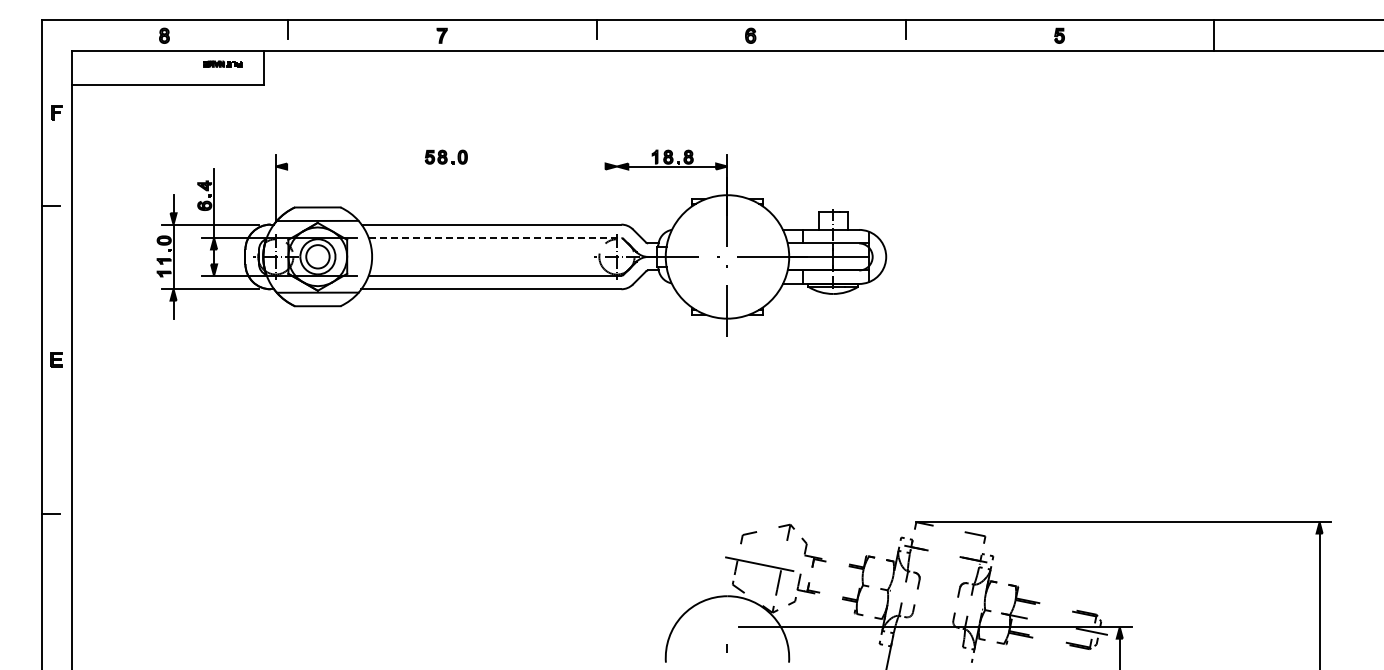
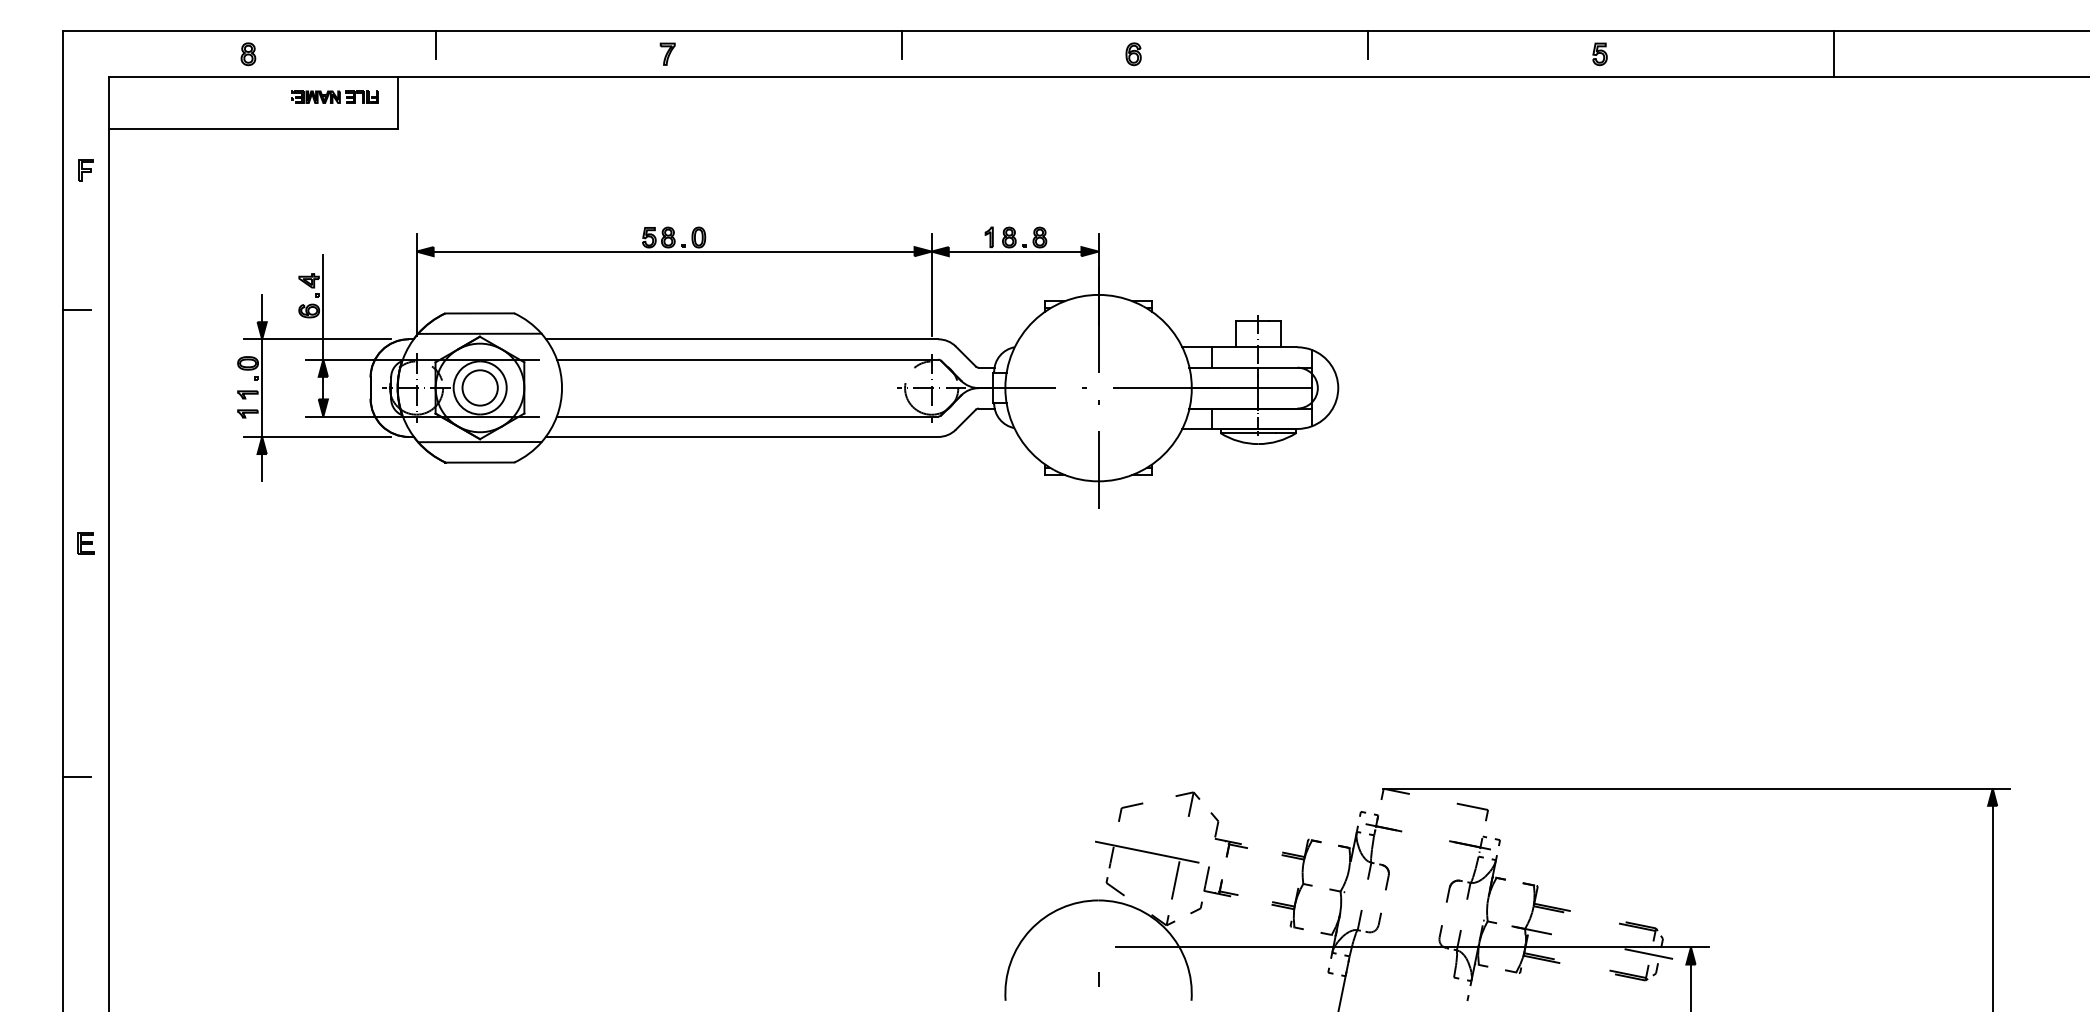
part: (221, 63) -> (334, 96), size x1.43
line: (446, 166) -> (674, 251), added
line: (616, 188) -> (930, 284), added
line: (495, 238) -> (748, 360), dashed -> solid

